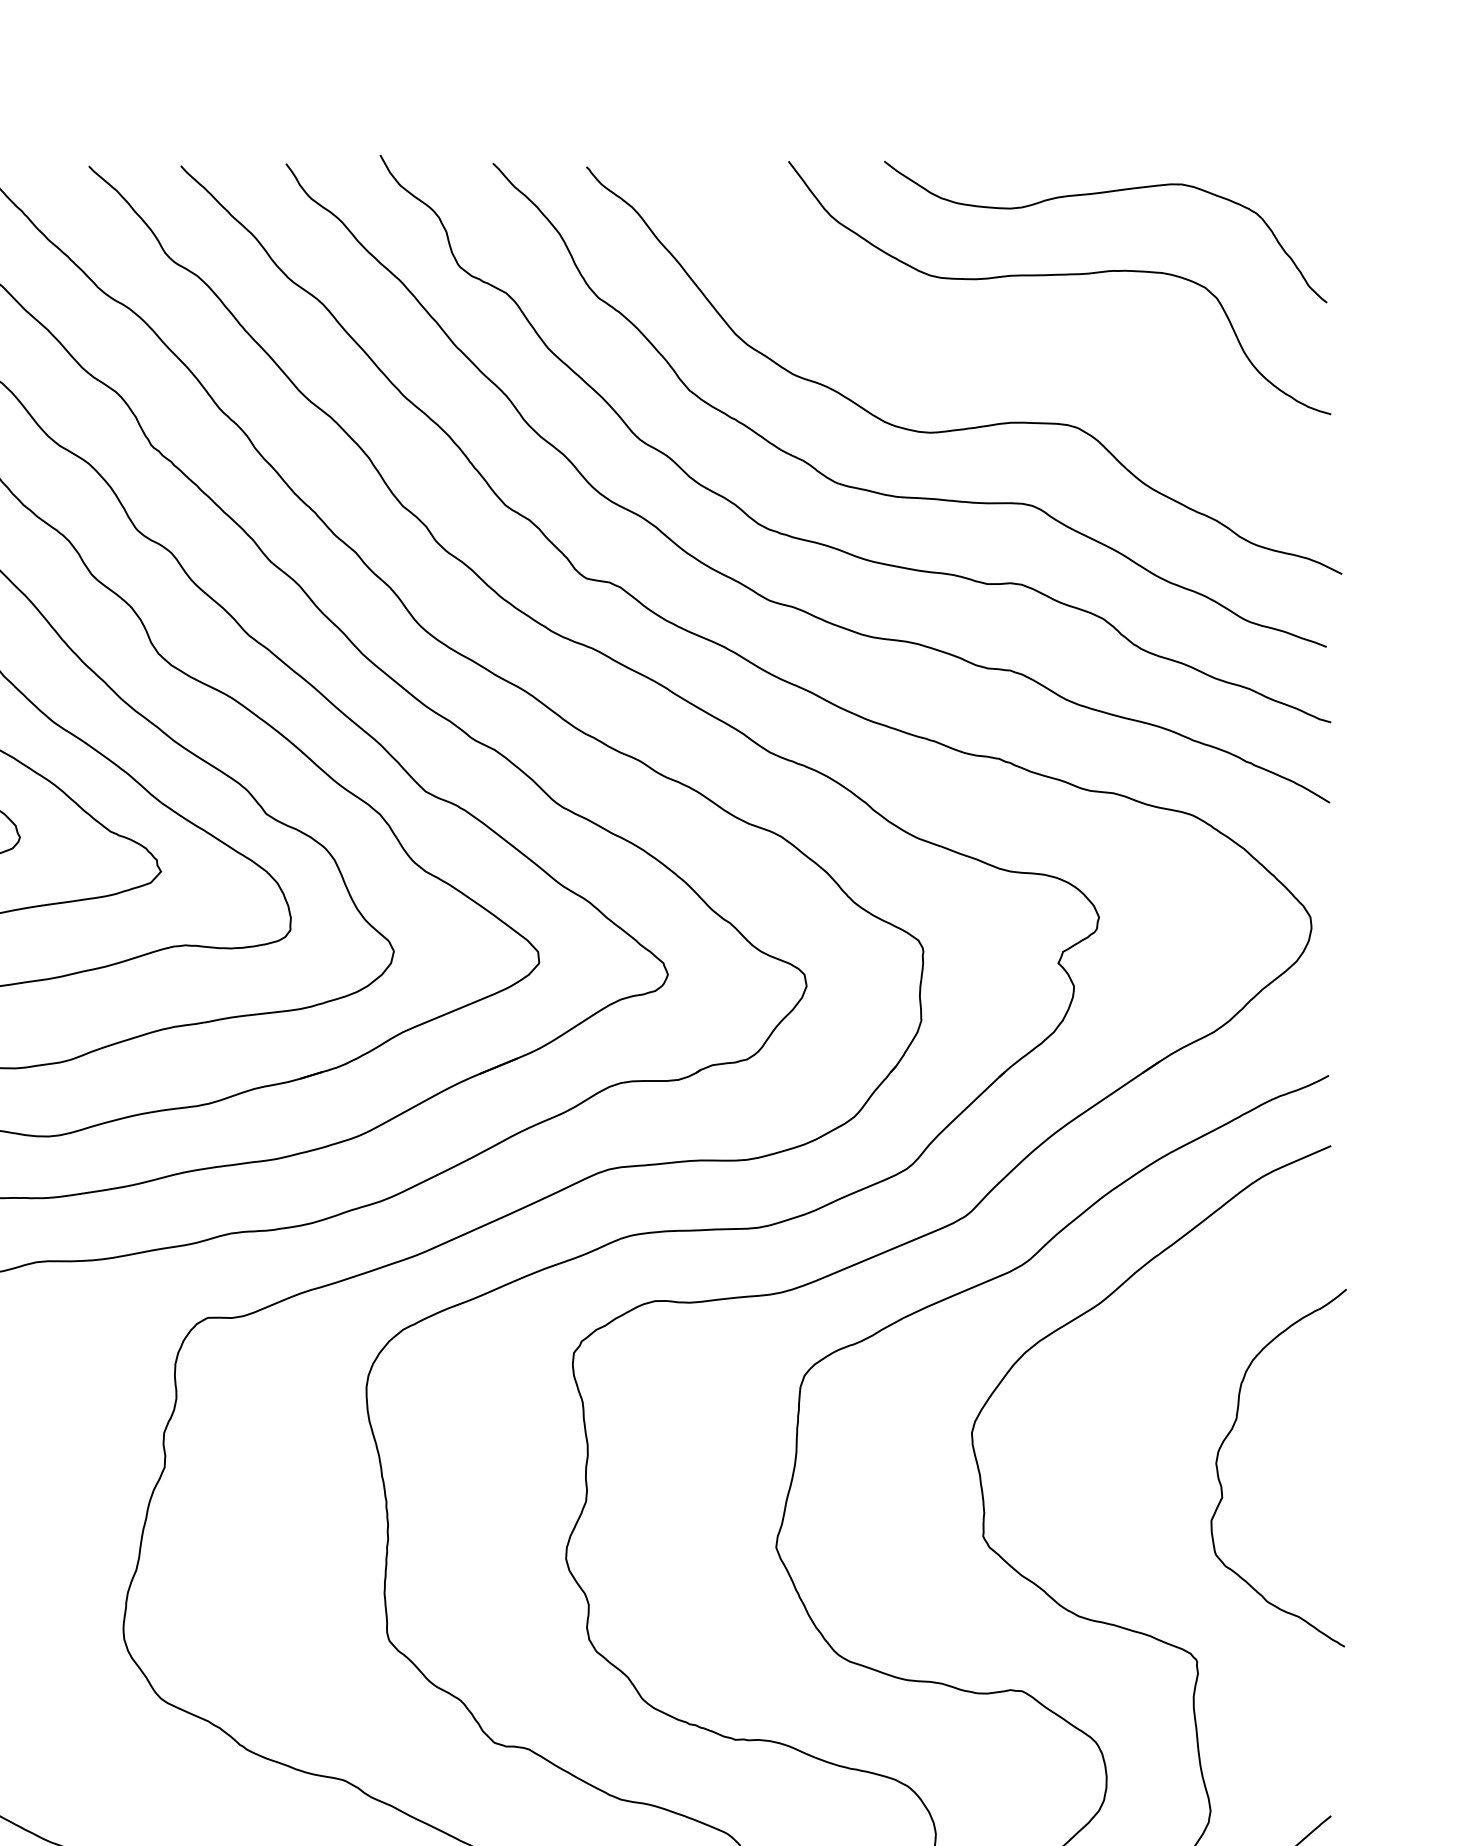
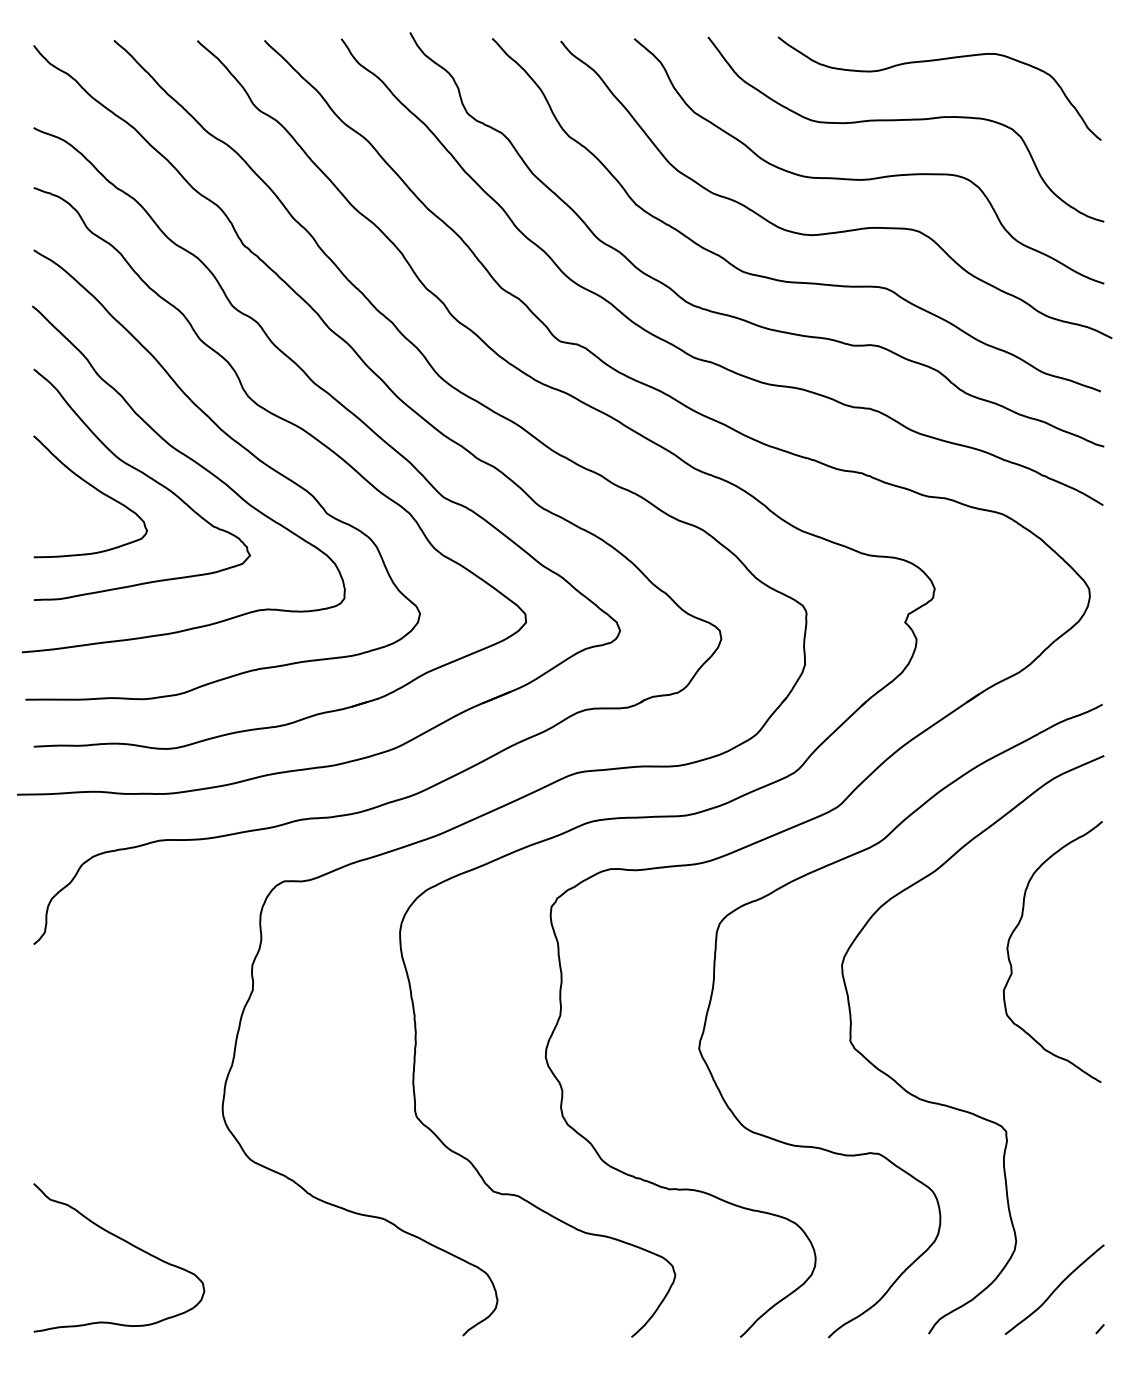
curve: (1015, 353) -> (873, 177), added
curve: (1223, 1487) -> (1012, 966), moved

